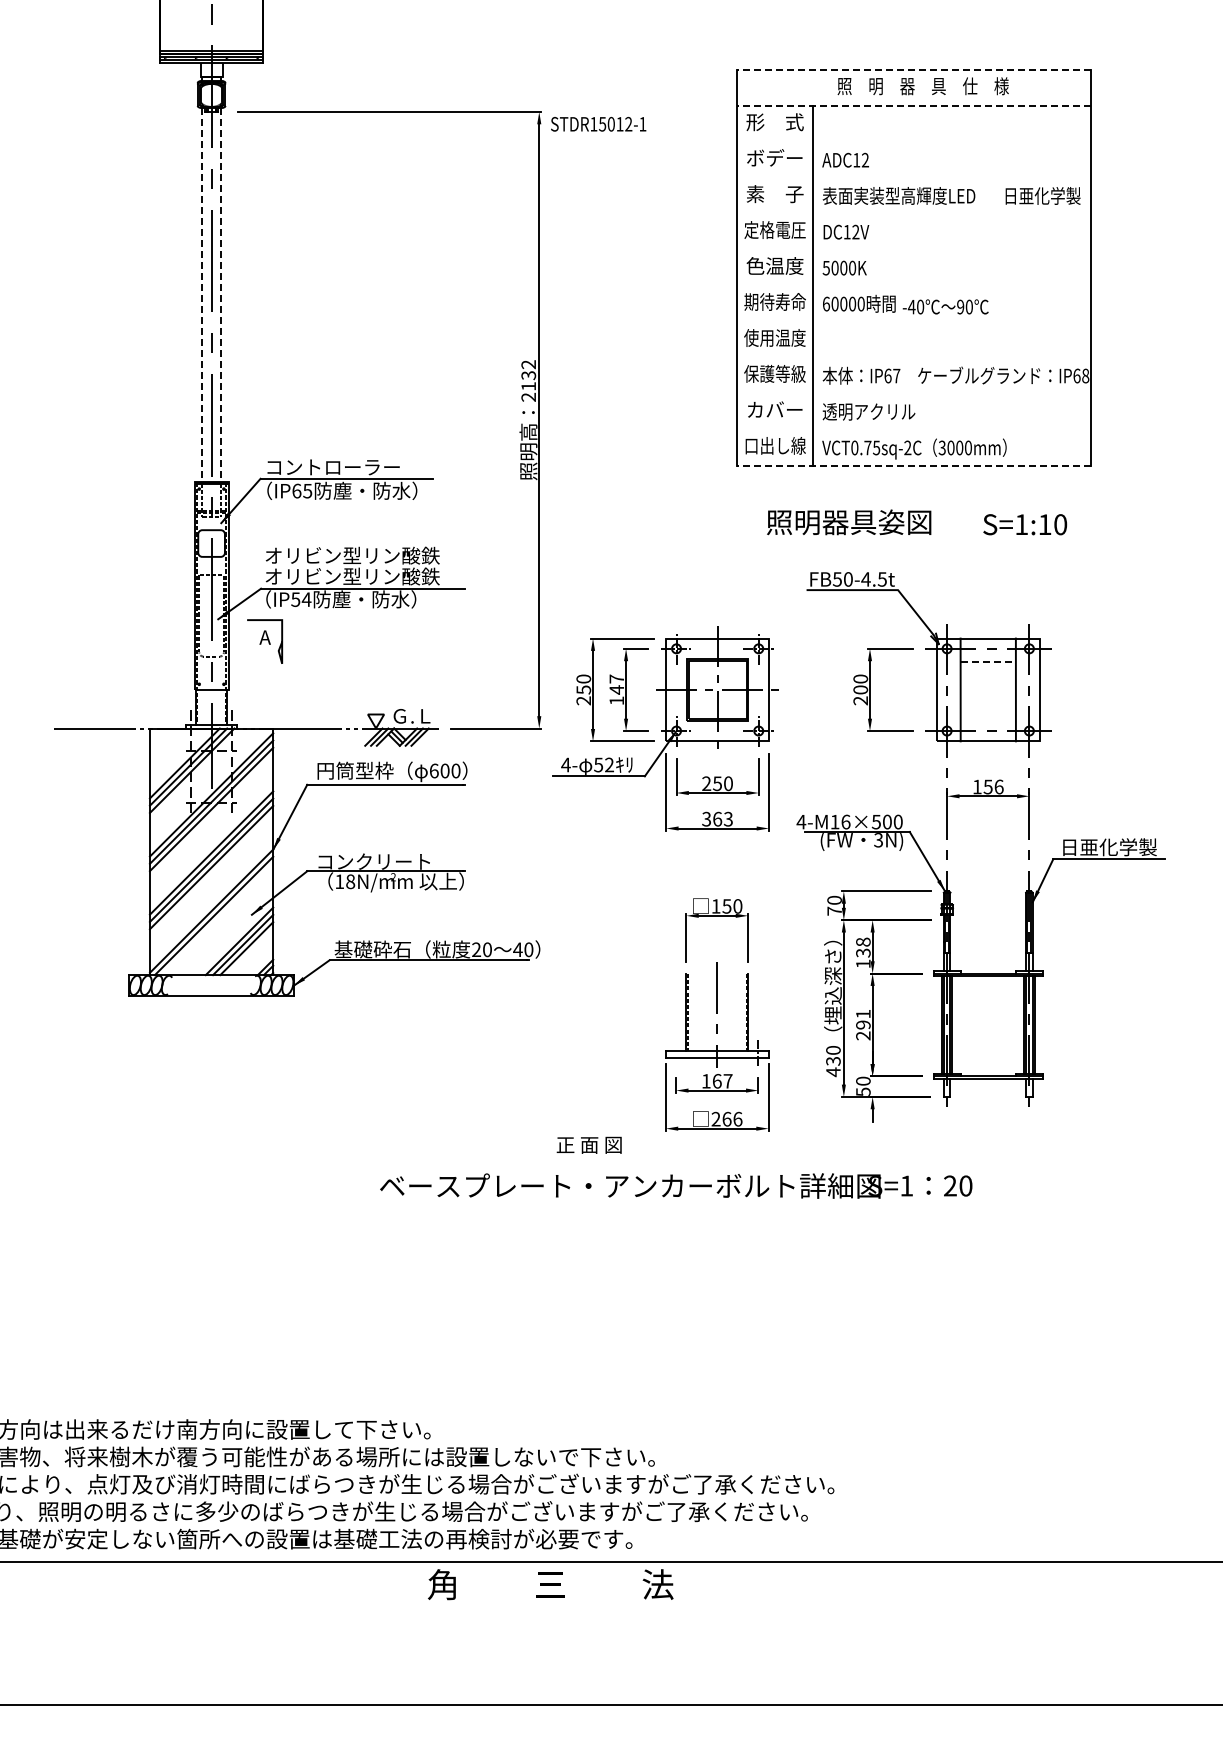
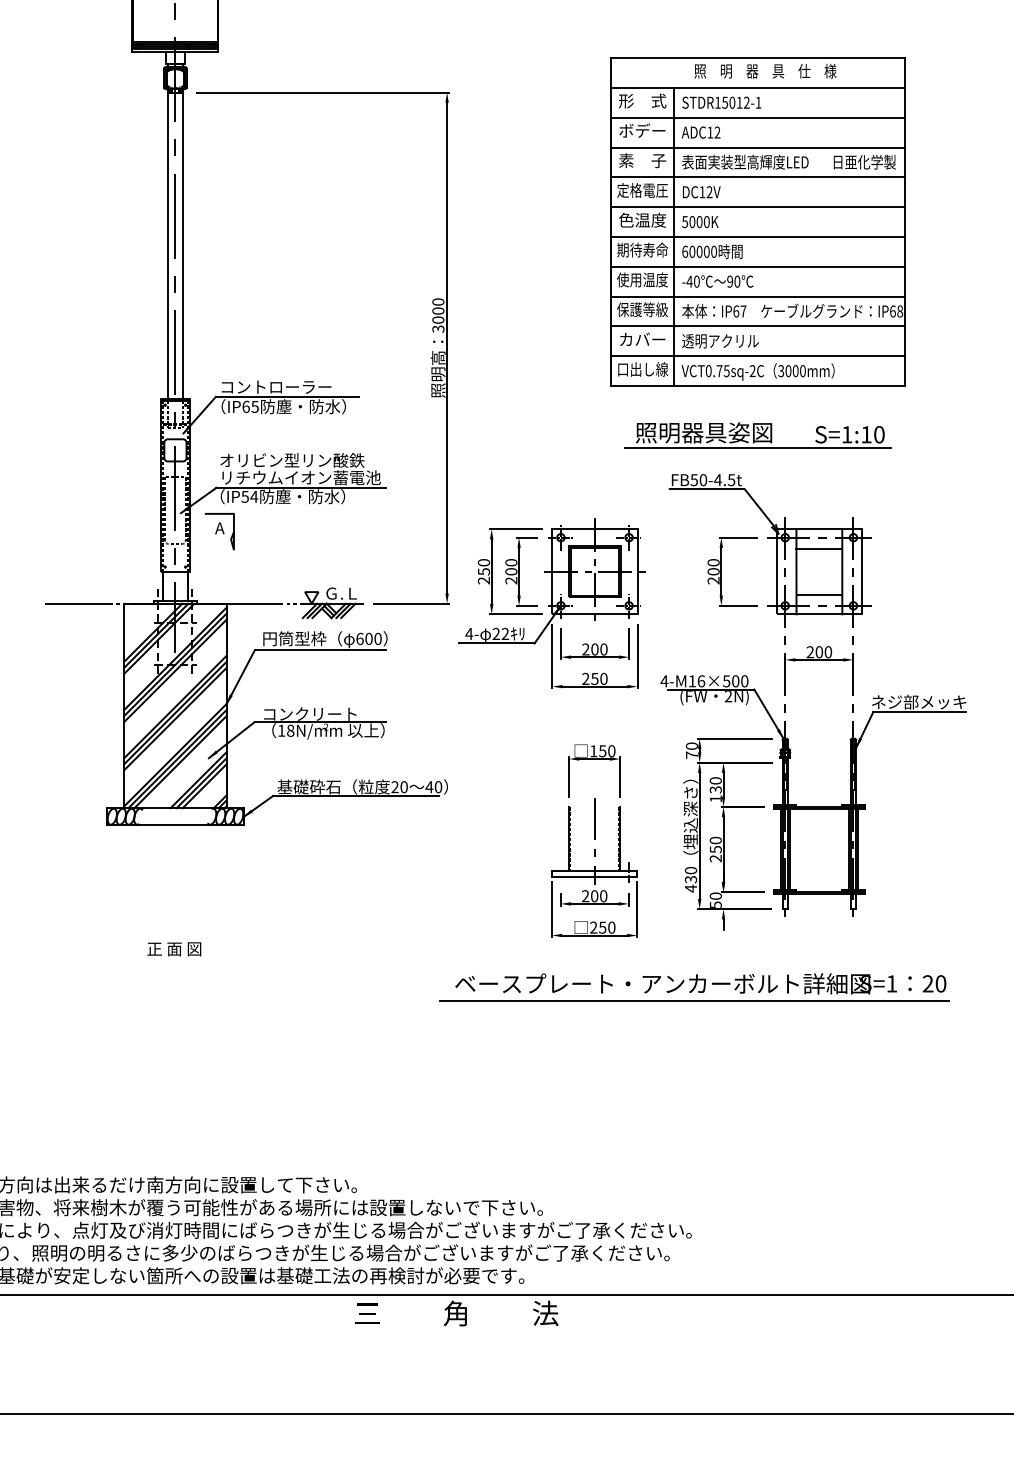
line: (914, 70) -> (758, 58), dashed -> solid
line: (914, 106) -> (758, 88), dashed -> solid
text: (598, 124) -> (721, 102), moved
line: (914, 142) -> (758, 117), added
line: (914, 178) -> (758, 147), added
line: (914, 214) -> (758, 177), added
line: (914, 250) -> (758, 207), added
line: (914, 286) -> (758, 237), added
line: (202, 294) -> (167, 243), dashed -> solid
line: (220, 294) -> (182, 243), dashed -> solid
text: (945, 306) -> (717, 281), moved
line: (914, 322) -> (758, 267), added
line: (914, 358) -> (758, 296), added
text: (528, 380) -> (438, 315), 2132 -> 3000
line: (914, 394) -> (758, 326), added
line: (914, 430) -> (758, 356), added
line: (914, 465) -> (758, 385), dashed -> solid
line: (914, 540) -> (758, 447), added
text: (362, 576) -> (300, 477), オリビン型リン酸鉄 -> リチウムイオン蓄電池
line: (988, 662) -> (819, 548), dashed -> solid
text: (616, 689) -> (511, 571), 147 -> 200
line: (987, 717) -> (818, 594), added
text: (598, 764) -> (496, 633), 52 -> 22
text: (717, 783) -> (594, 649), 250 -> 200
text: (987, 786) -> (818, 651), 156 -> 200
text: (717, 818) -> (594, 678), 363 -> 250
text: (878, 840) -> (728, 696), 3N) -> 2N)
text: (1108, 847) -> (919, 702), 日亜化学製 -> ネジ部メッキ
line: (217, 919) -> (180, 762), added
text: (863, 941) -> (715, 780), 138 -> 130
text: (863, 1019) -> (715, 844), 291 -> 250
text: (716, 1081) -> (594, 896), 167 -> 200
text: (732, 1118) -> (607, 927), 266 -> 250
text: (588, 1144) -> (173, 948), moved
text: (676, 1185) -> (701, 983), moved
line: (837, 1208) -> (694, 1001), added
text: (442, 1584) -> (366, 1313), 角 -> 三
text: (549, 1584) -> (455, 1313), 三 -> 角

